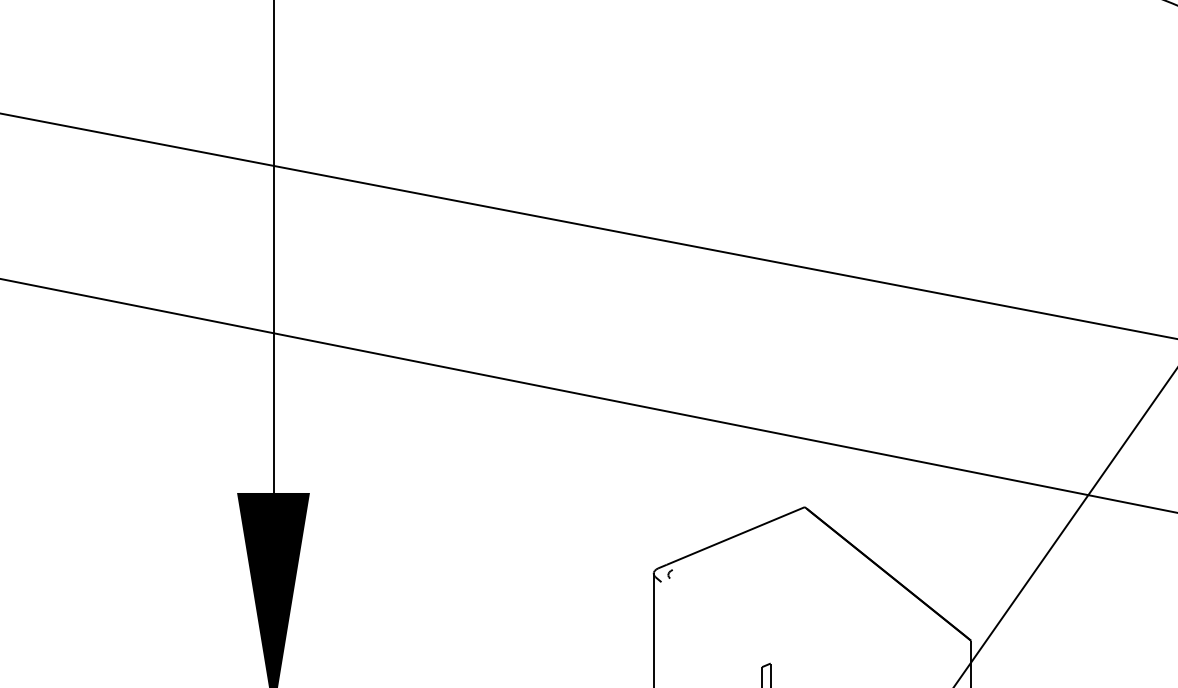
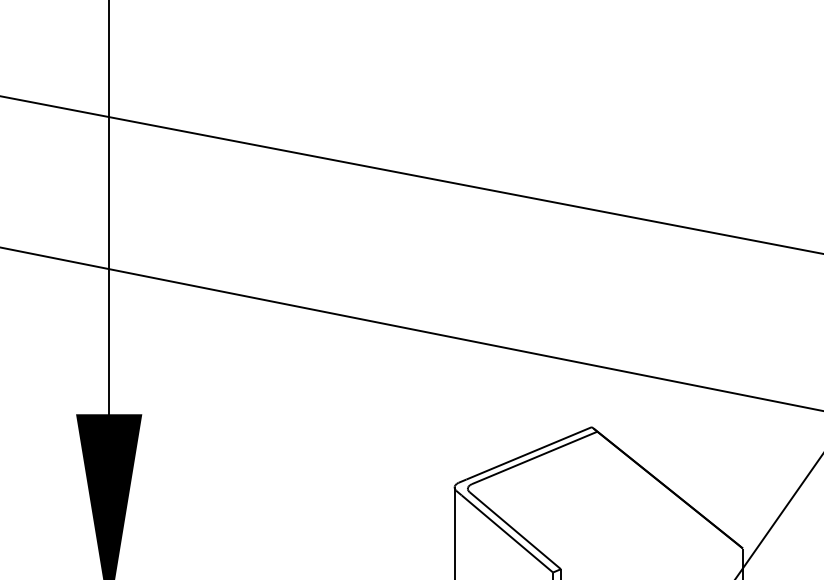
line: (741, 540) -> (534, 457), added
line: (720, 620) -> (515, 530), added
line: (711, 624) -> (507, 533), added

